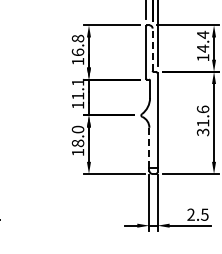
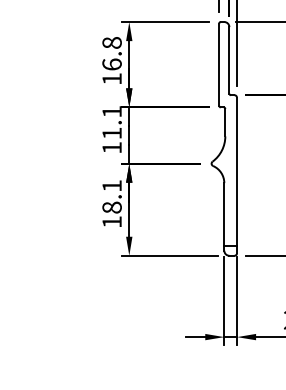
line: (152, 49) -> (229, 60), dashed -> solid
text: (77, 129) -> (111, 185), 18.0 -> 18.1
line: (149, 147) -> (224, 214), dashed -> solid

